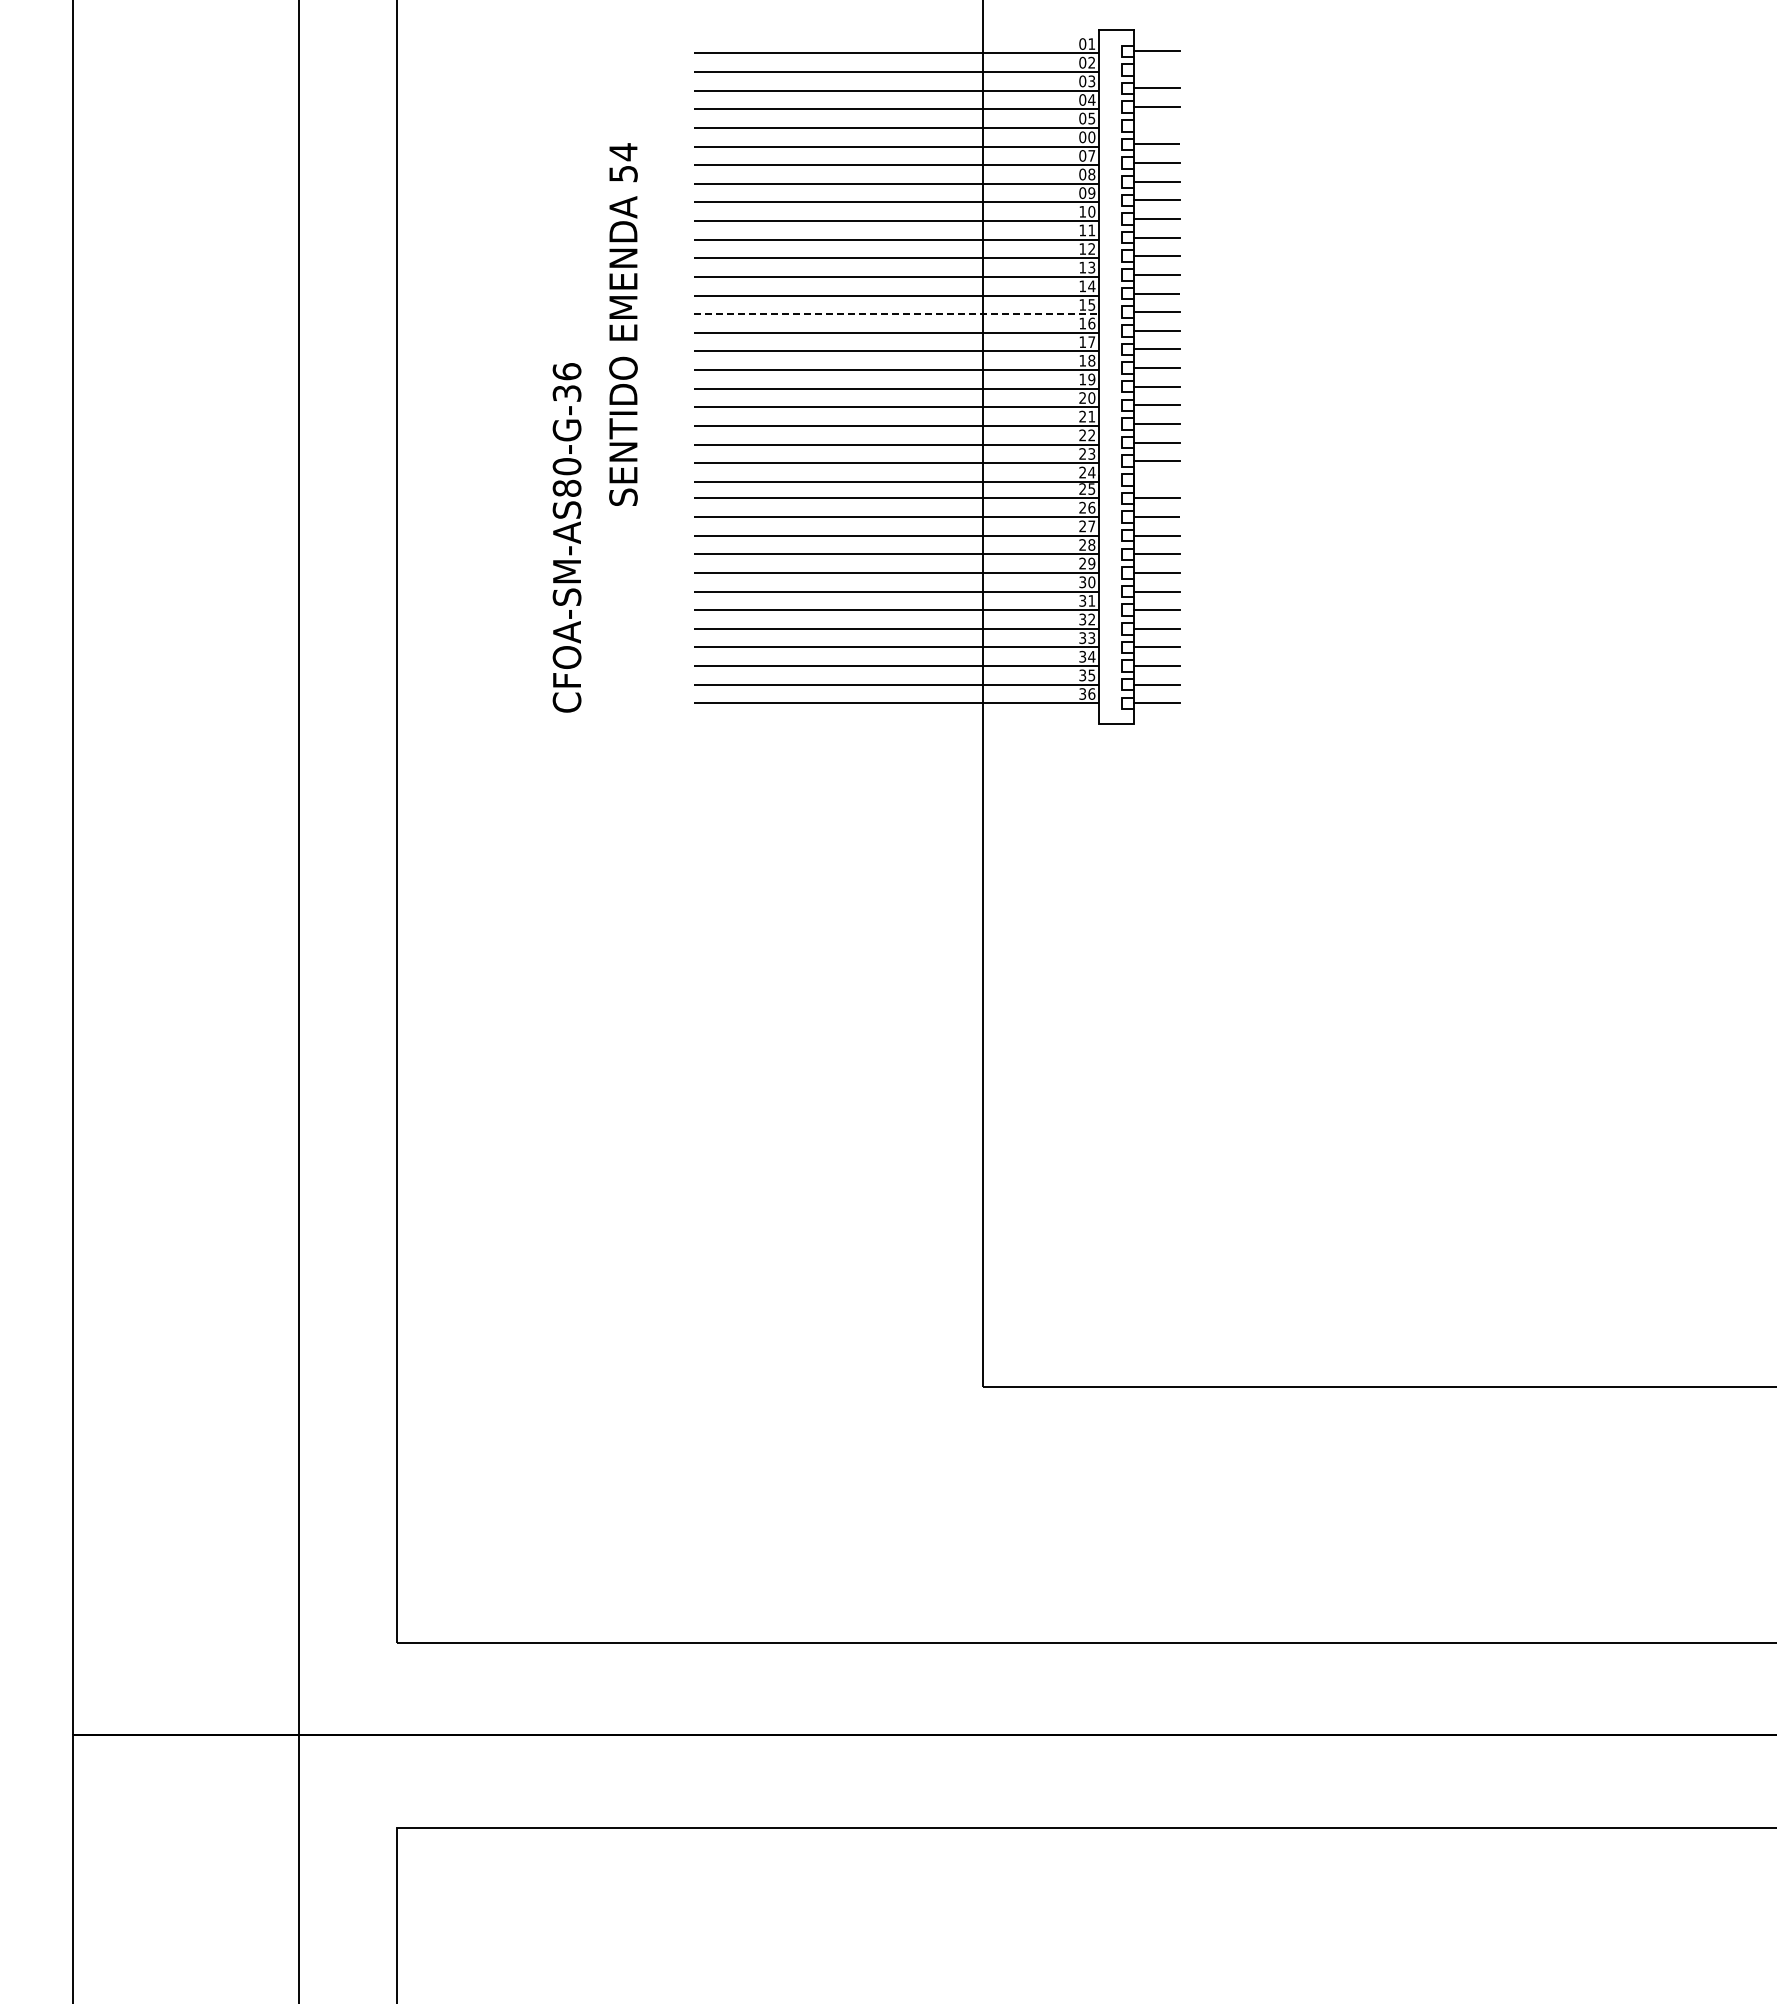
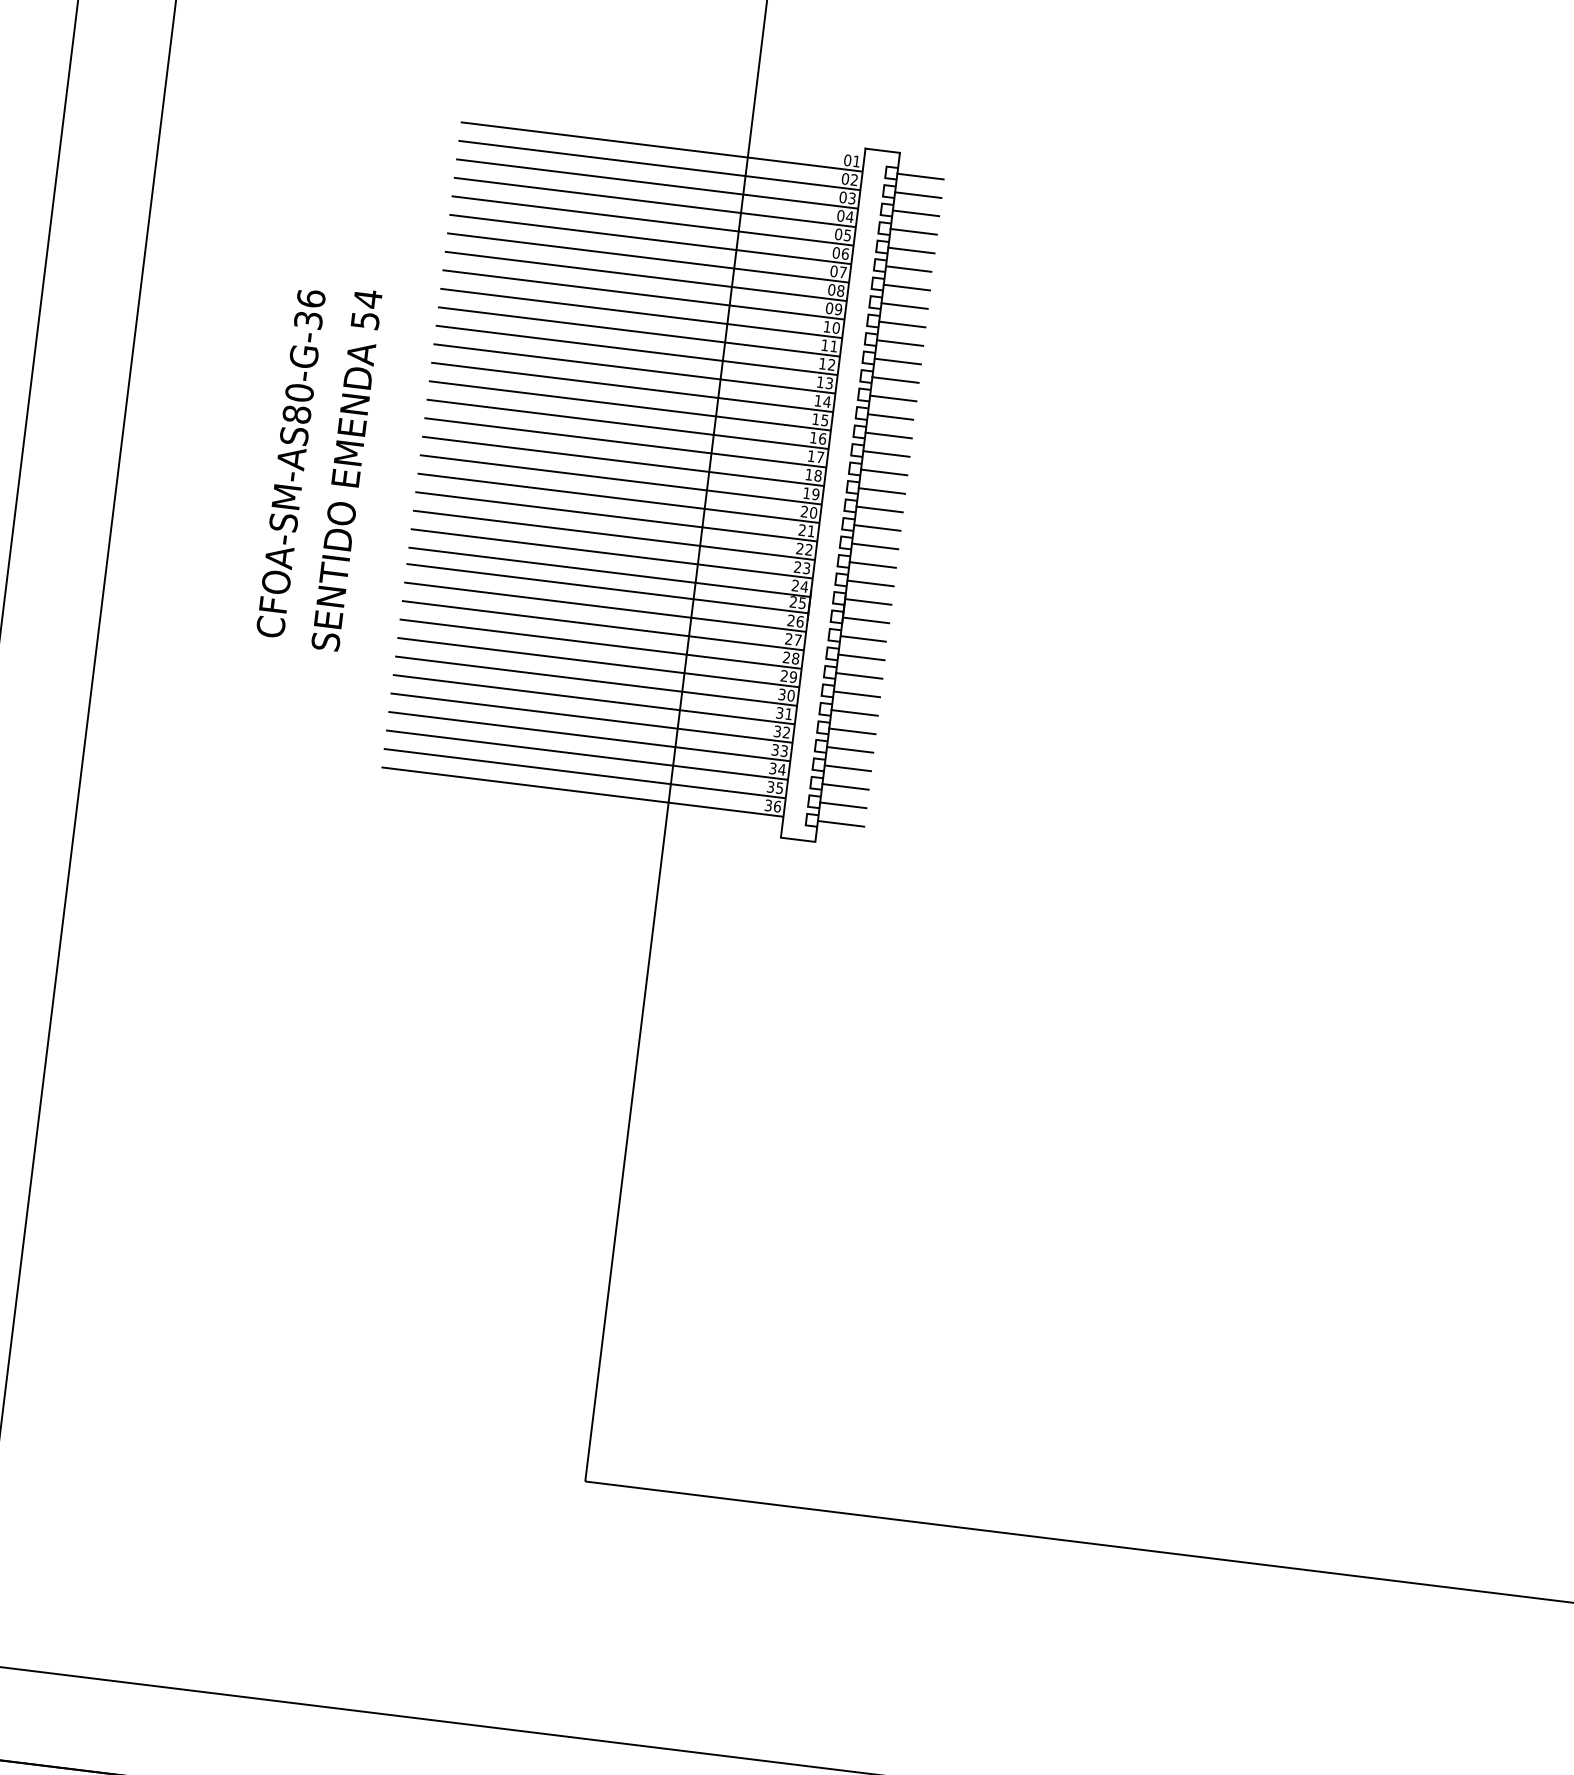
line: (1156, 69) -> (917, 194), added
line: (1156, 125) -> (910, 250), added
text: (1091, 136) -> (845, 253), 00 -> 06
line: (896, 314) -> (629, 406), dashed -> solid
text: (623, 324) -> (346, 470), moved
line: (1156, 479) -> (867, 601), added
text: (566, 537) -> (290, 463), moved

